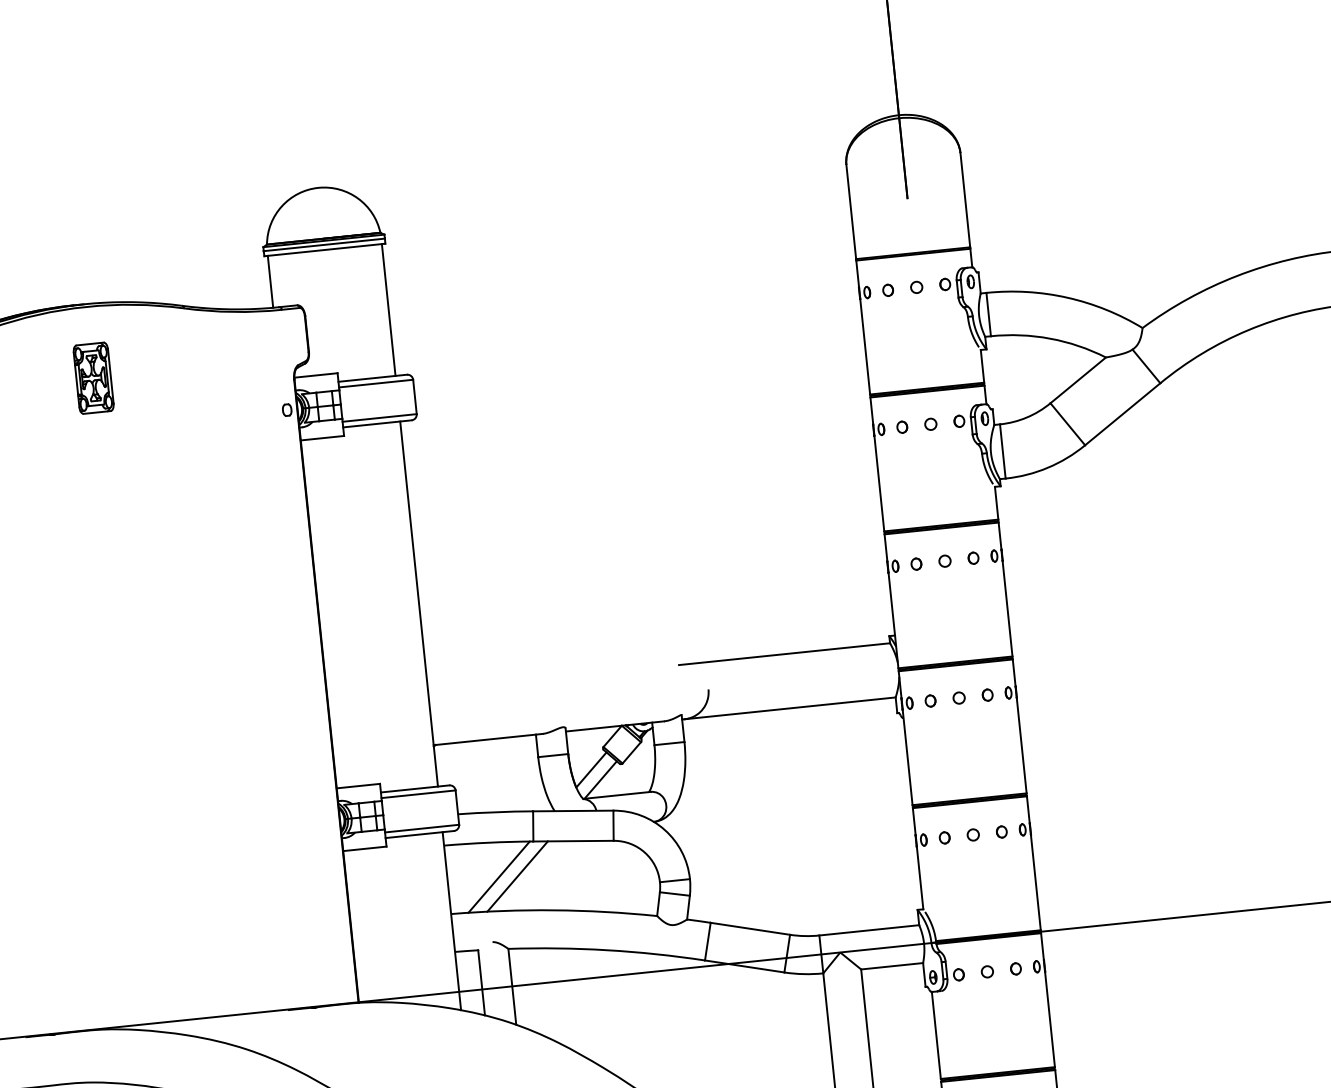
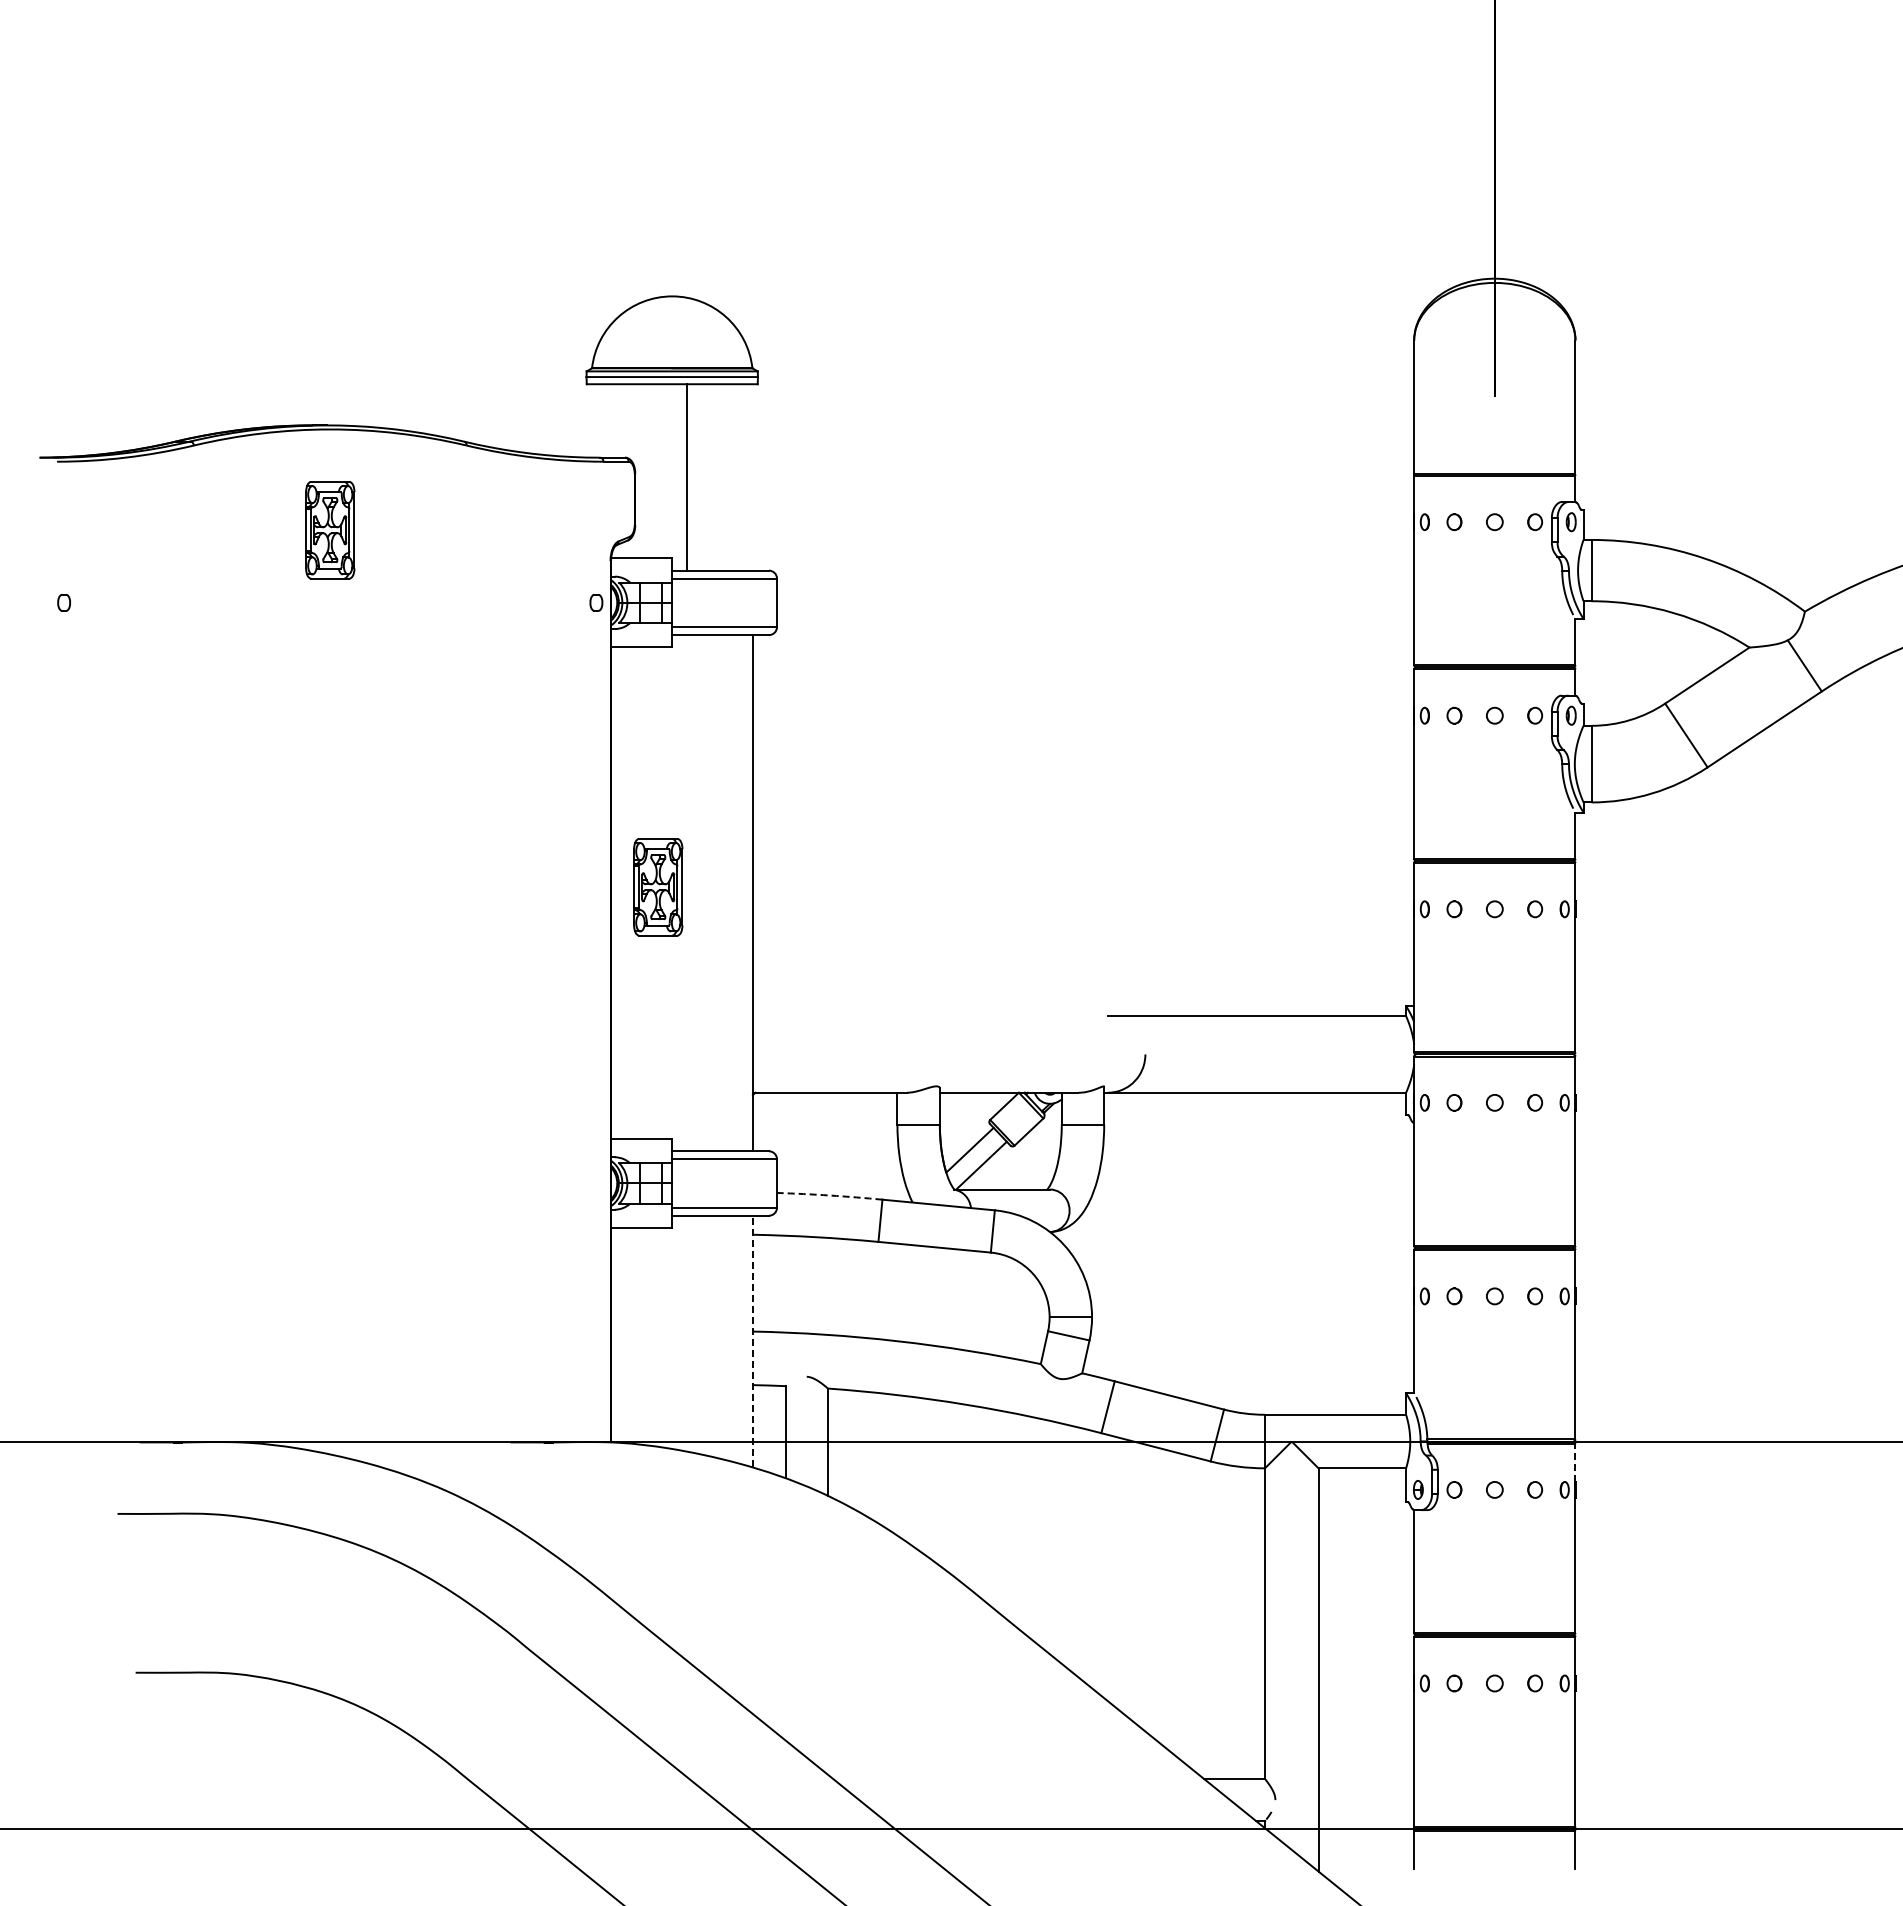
line: (270, 281) -> (591, 420), removed
line: (388, 310) -> (686, 477), moved
part: (351, 606) -> (658, 887), added
arc: (495, 812) -> (829, 1195), solid -> dashed
line: (499, 876) -> (825, 1286), removed
line: (517, 876) -> (850, 1288), removed
line: (451, 921) -> (752, 1341), solid -> dashed
line: (1042, 946) -> (1575, 1462), solid -> dashed

